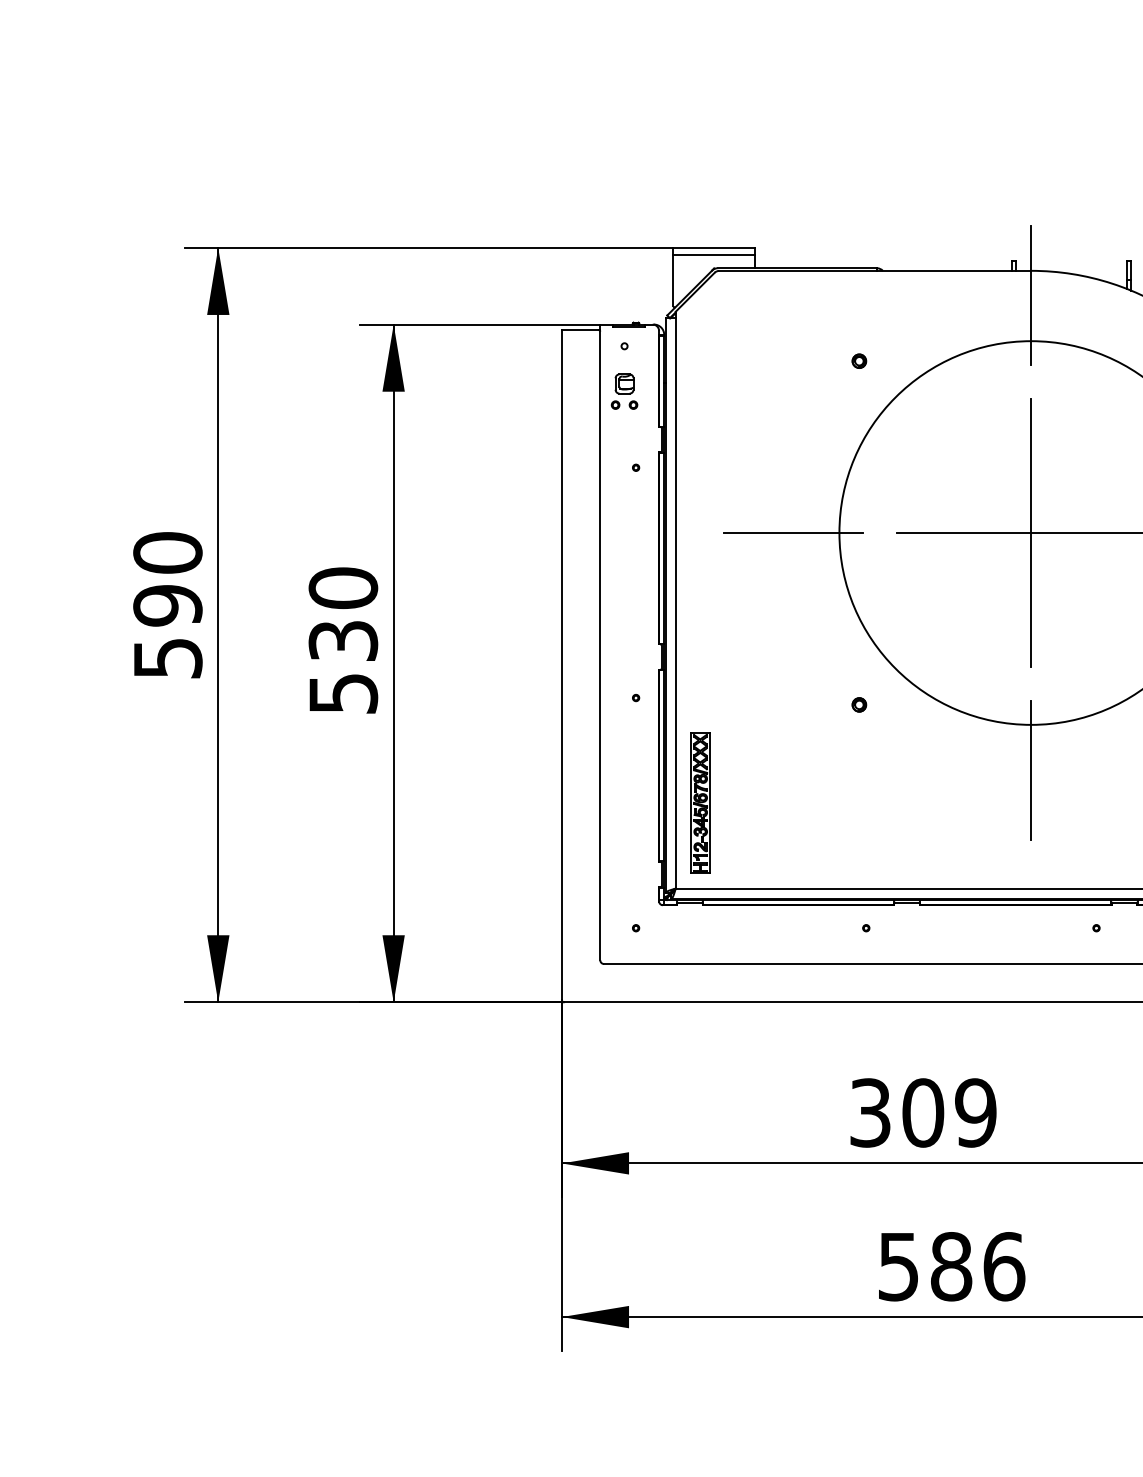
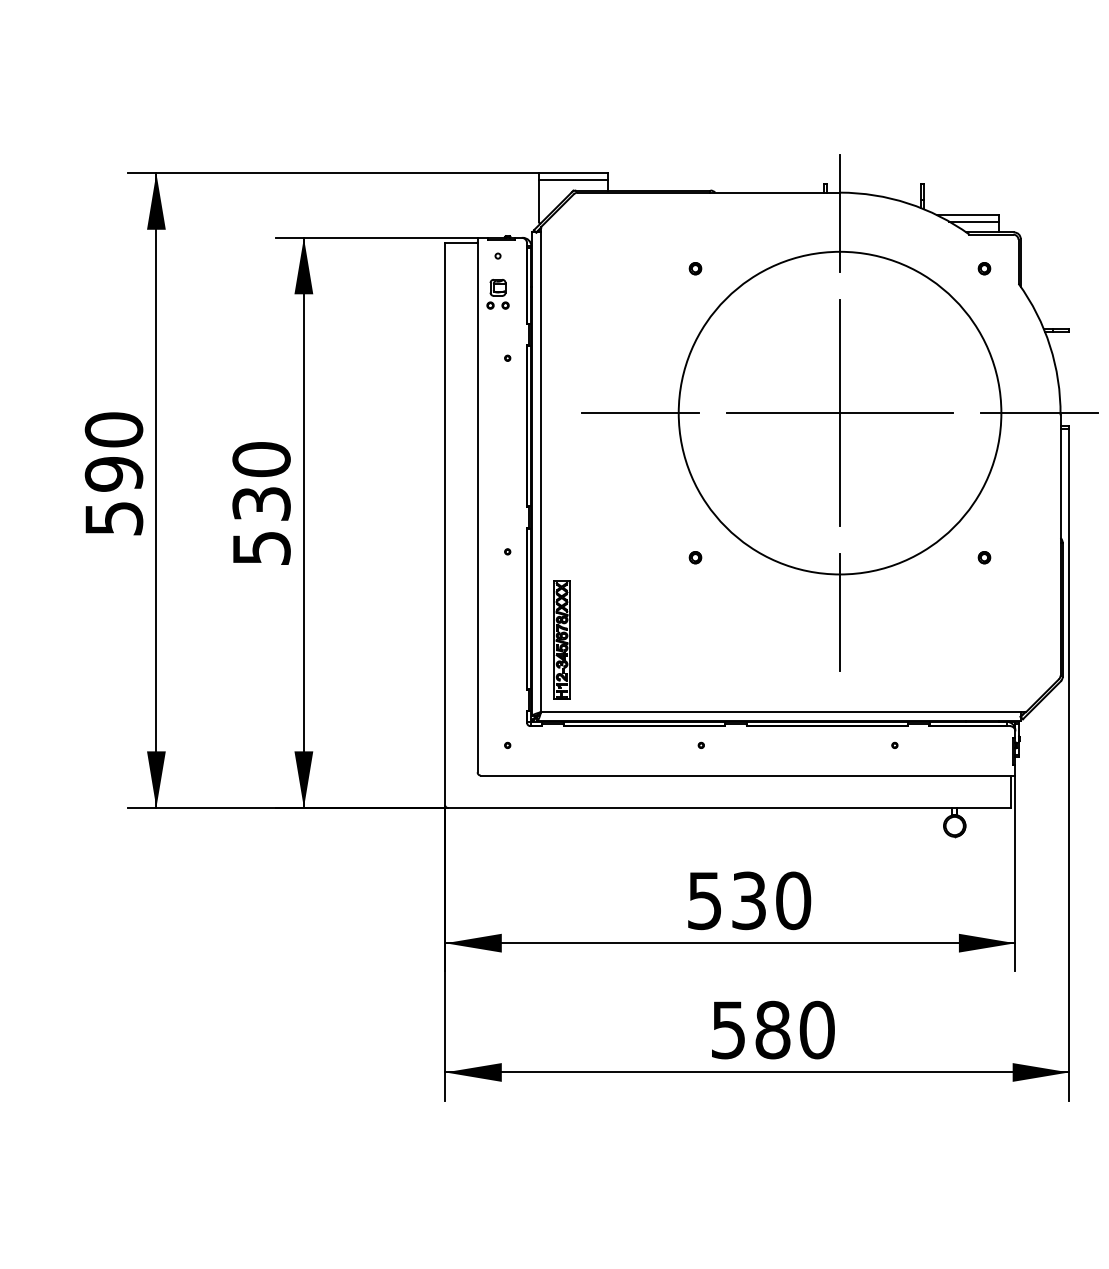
text: (923, 1112) -> (749, 900), 309 -> 530
text: (1004, 1266) -> (817, 1029), 586 -> 580

